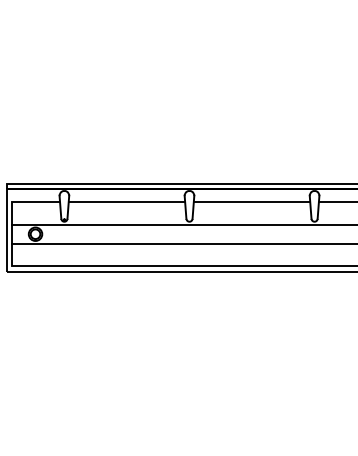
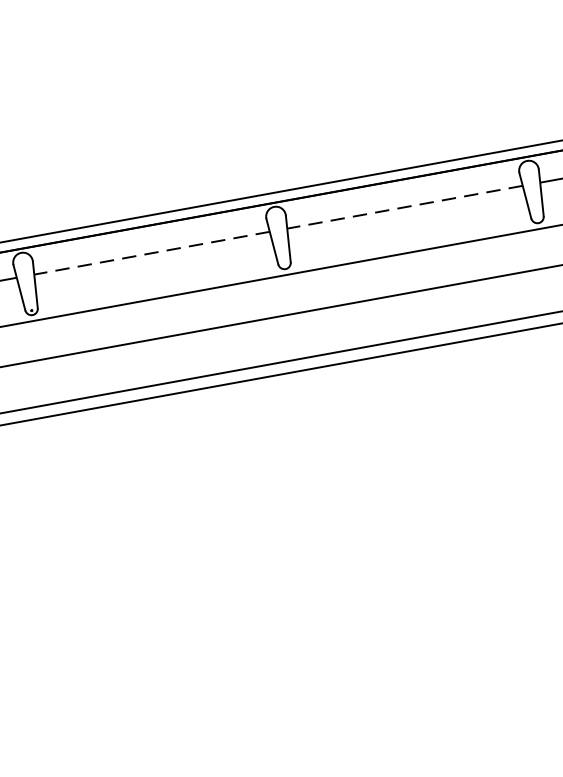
line: (126, 202) -> (151, 253), solid -> dashed
line: (251, 202) -> (403, 207), solid -> dashed

